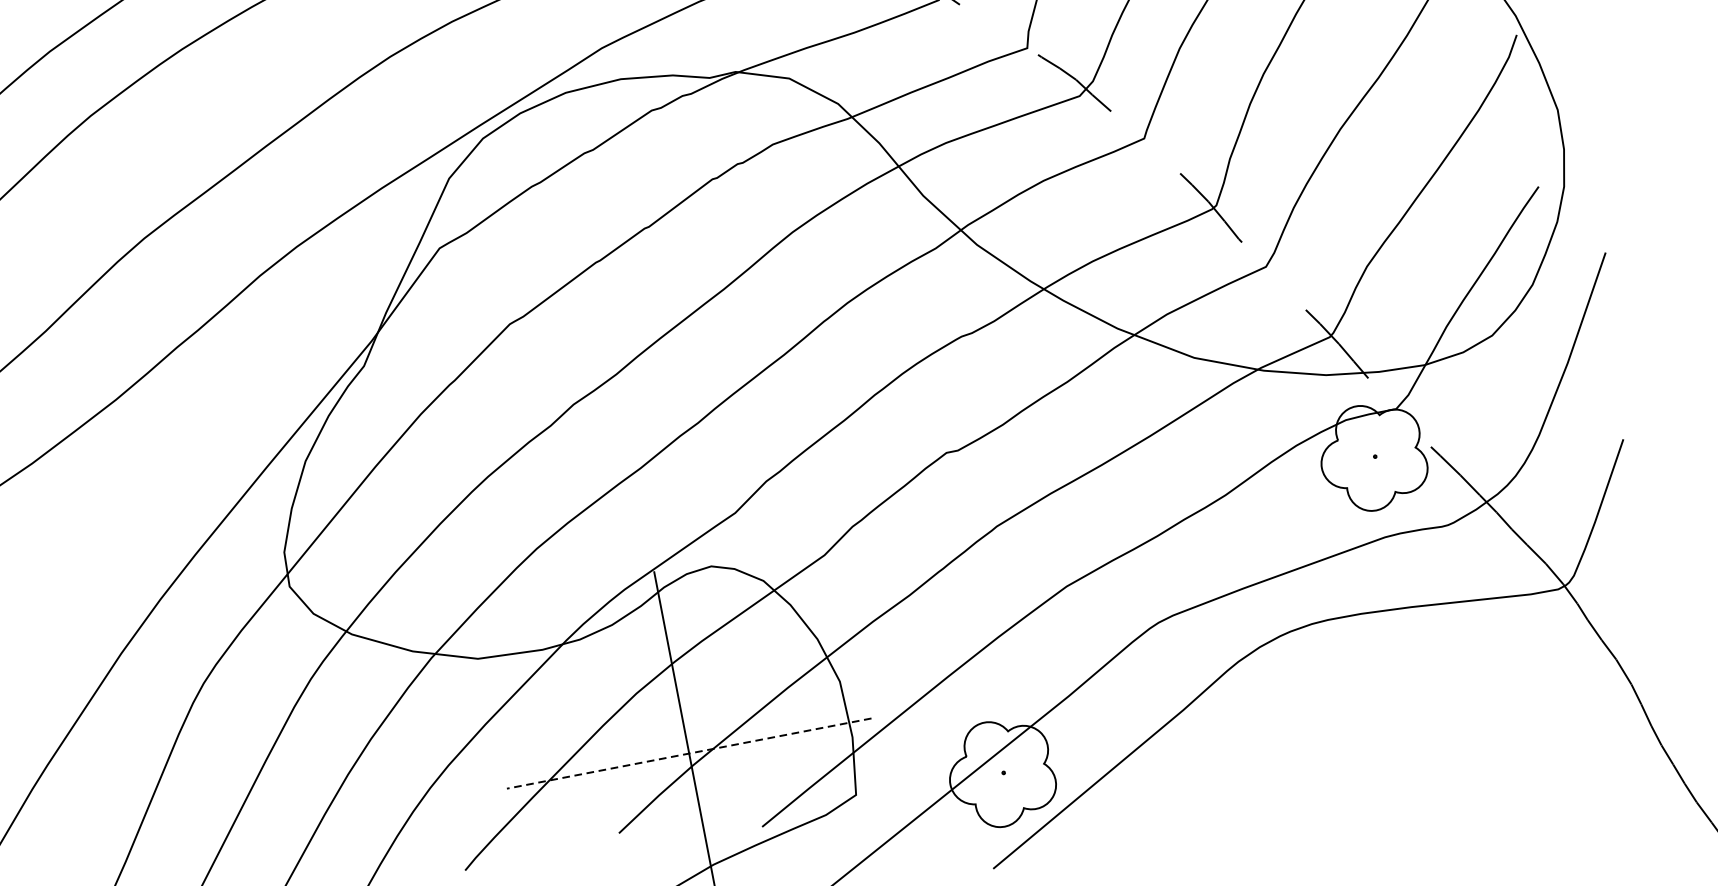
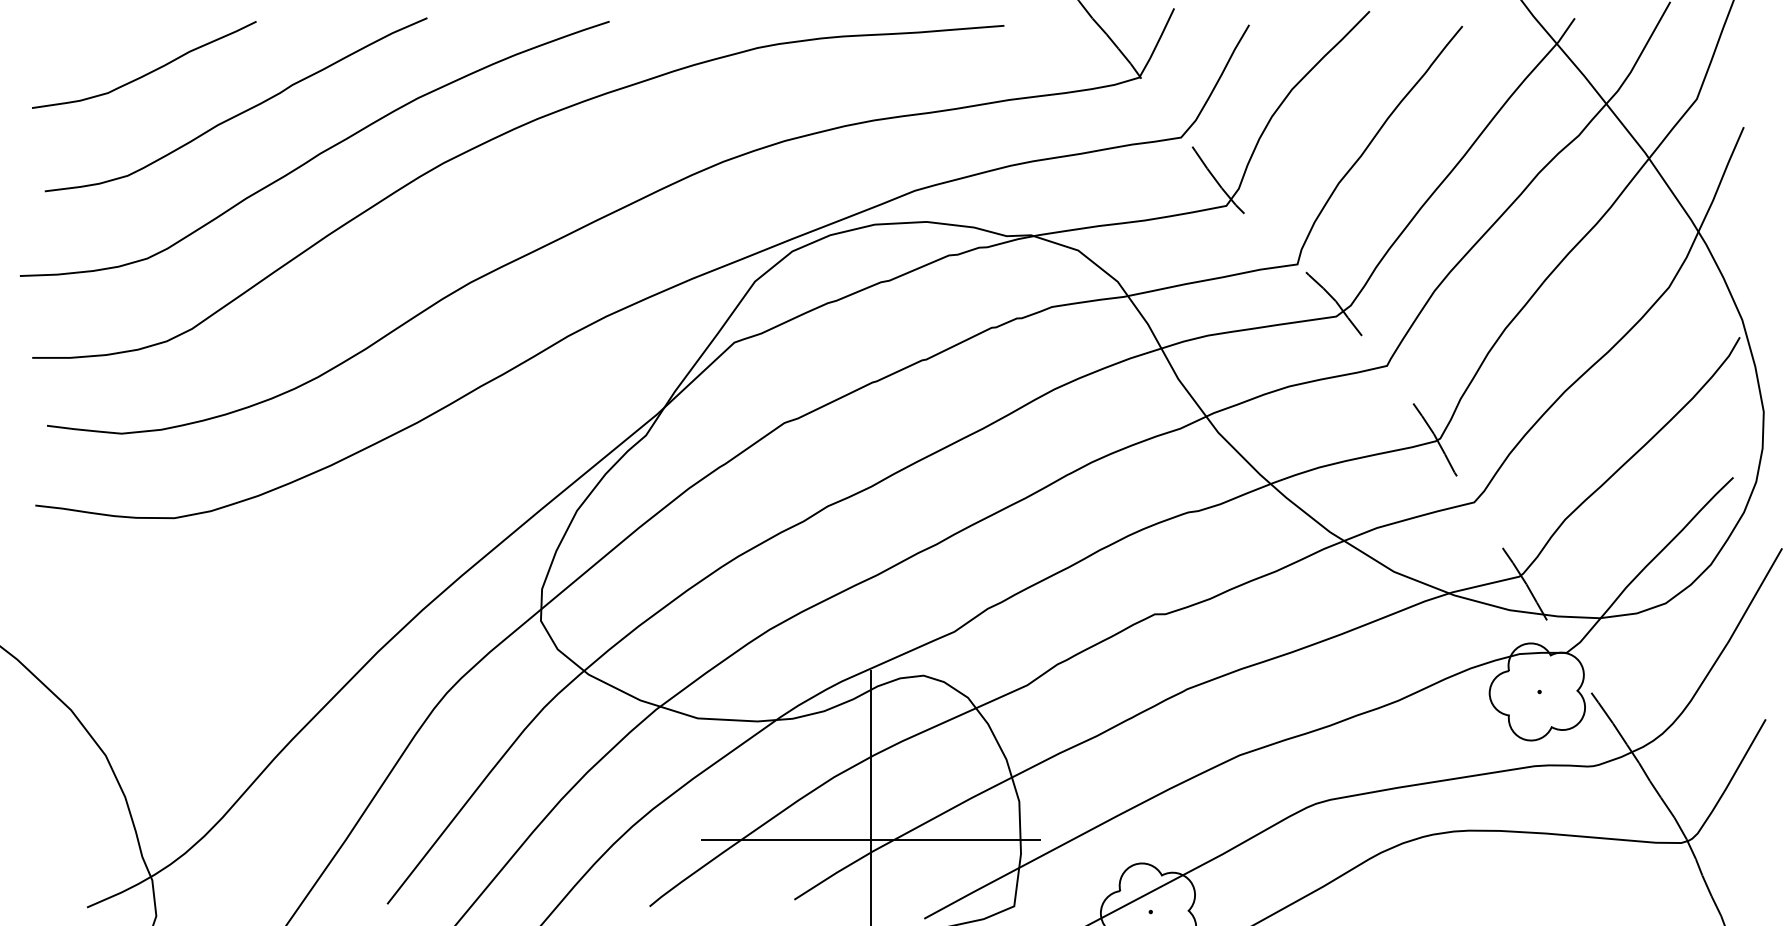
line: (689, 753) -> (871, 840), dashed -> solid

